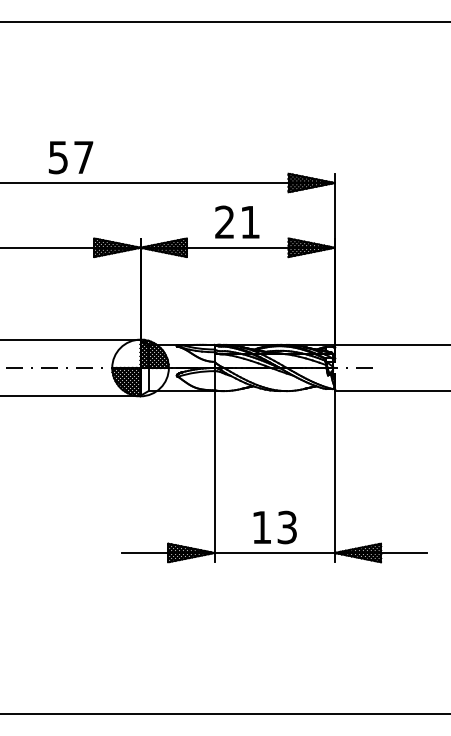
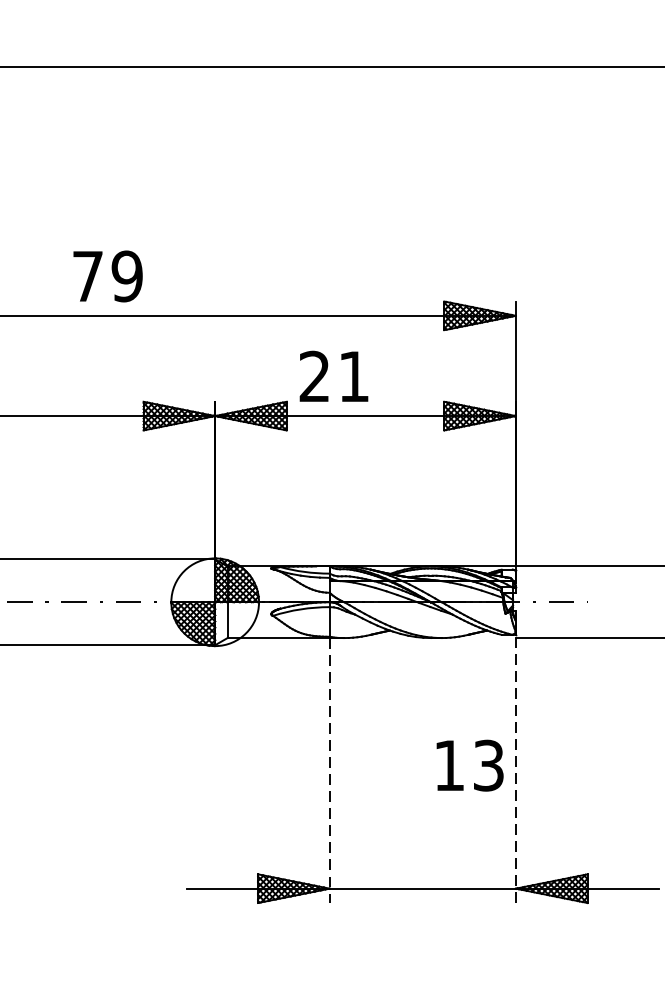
text: (70, 157) -> (106, 276), 57 -> 79
text: (237, 221) -> (334, 375), moved
line: (214, 476) -> (329, 770), solid -> dashed
line: (334, 476) -> (515, 770), solid -> dashed
text: (274, 527) -> (468, 765), moved

